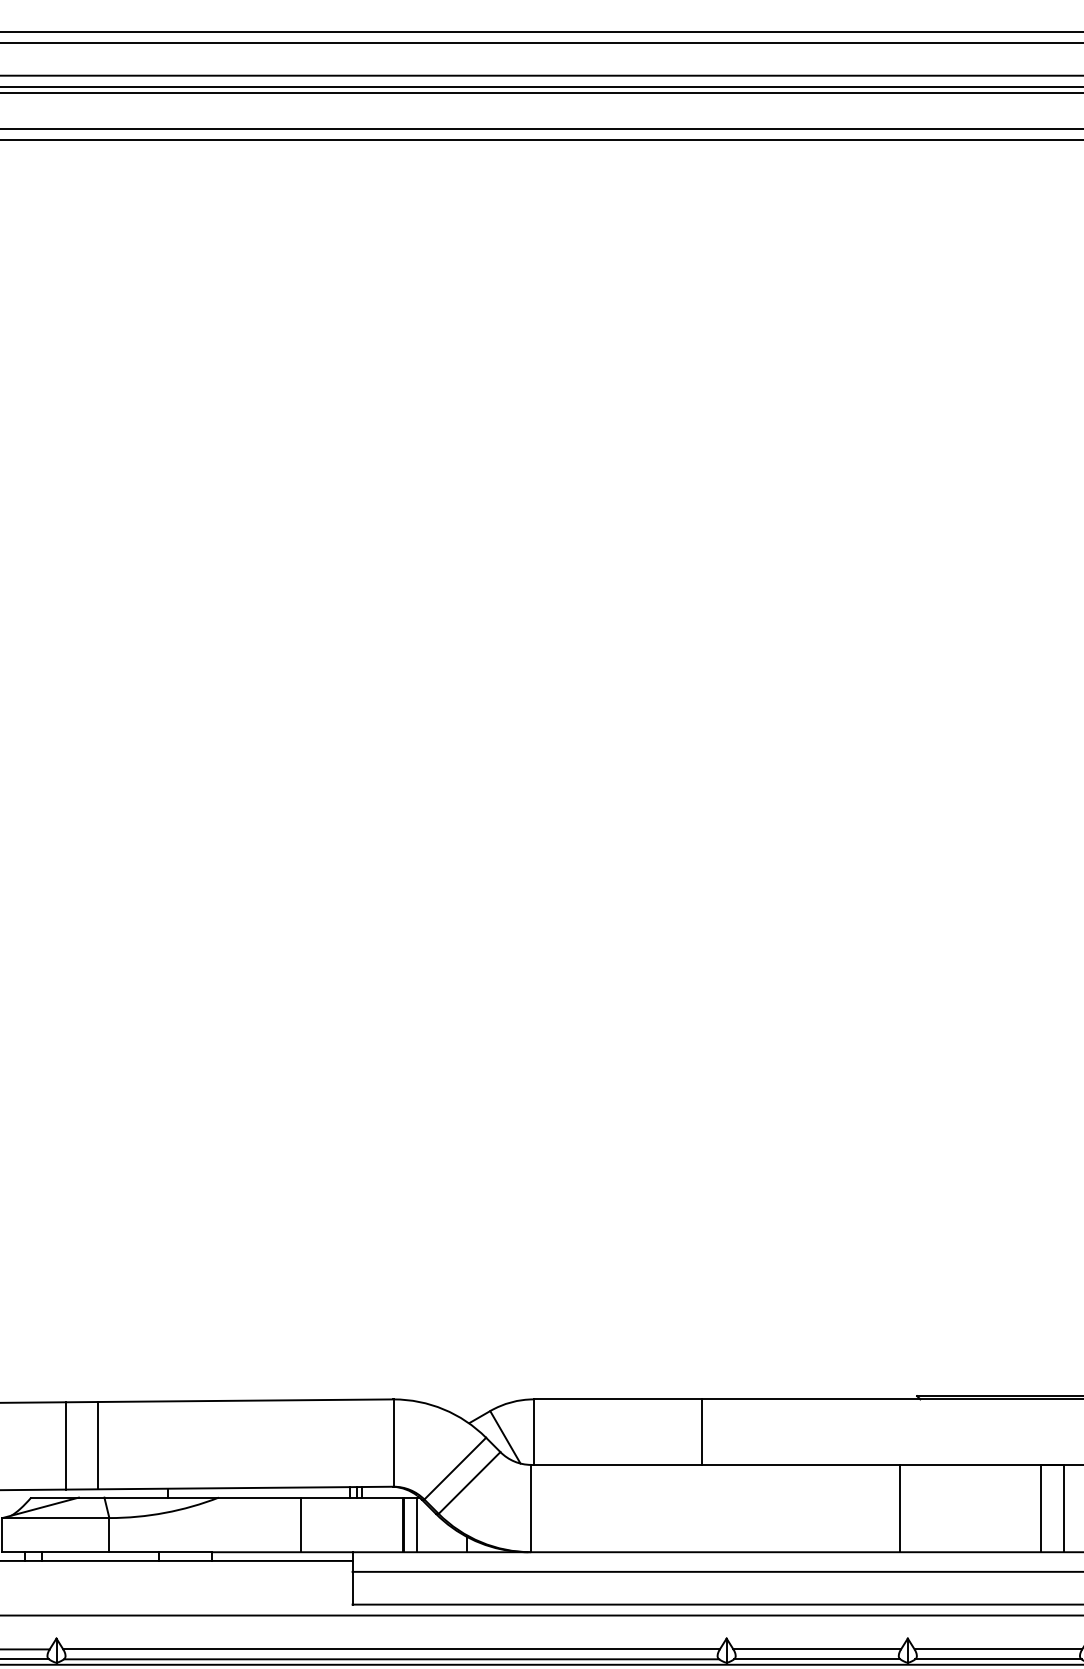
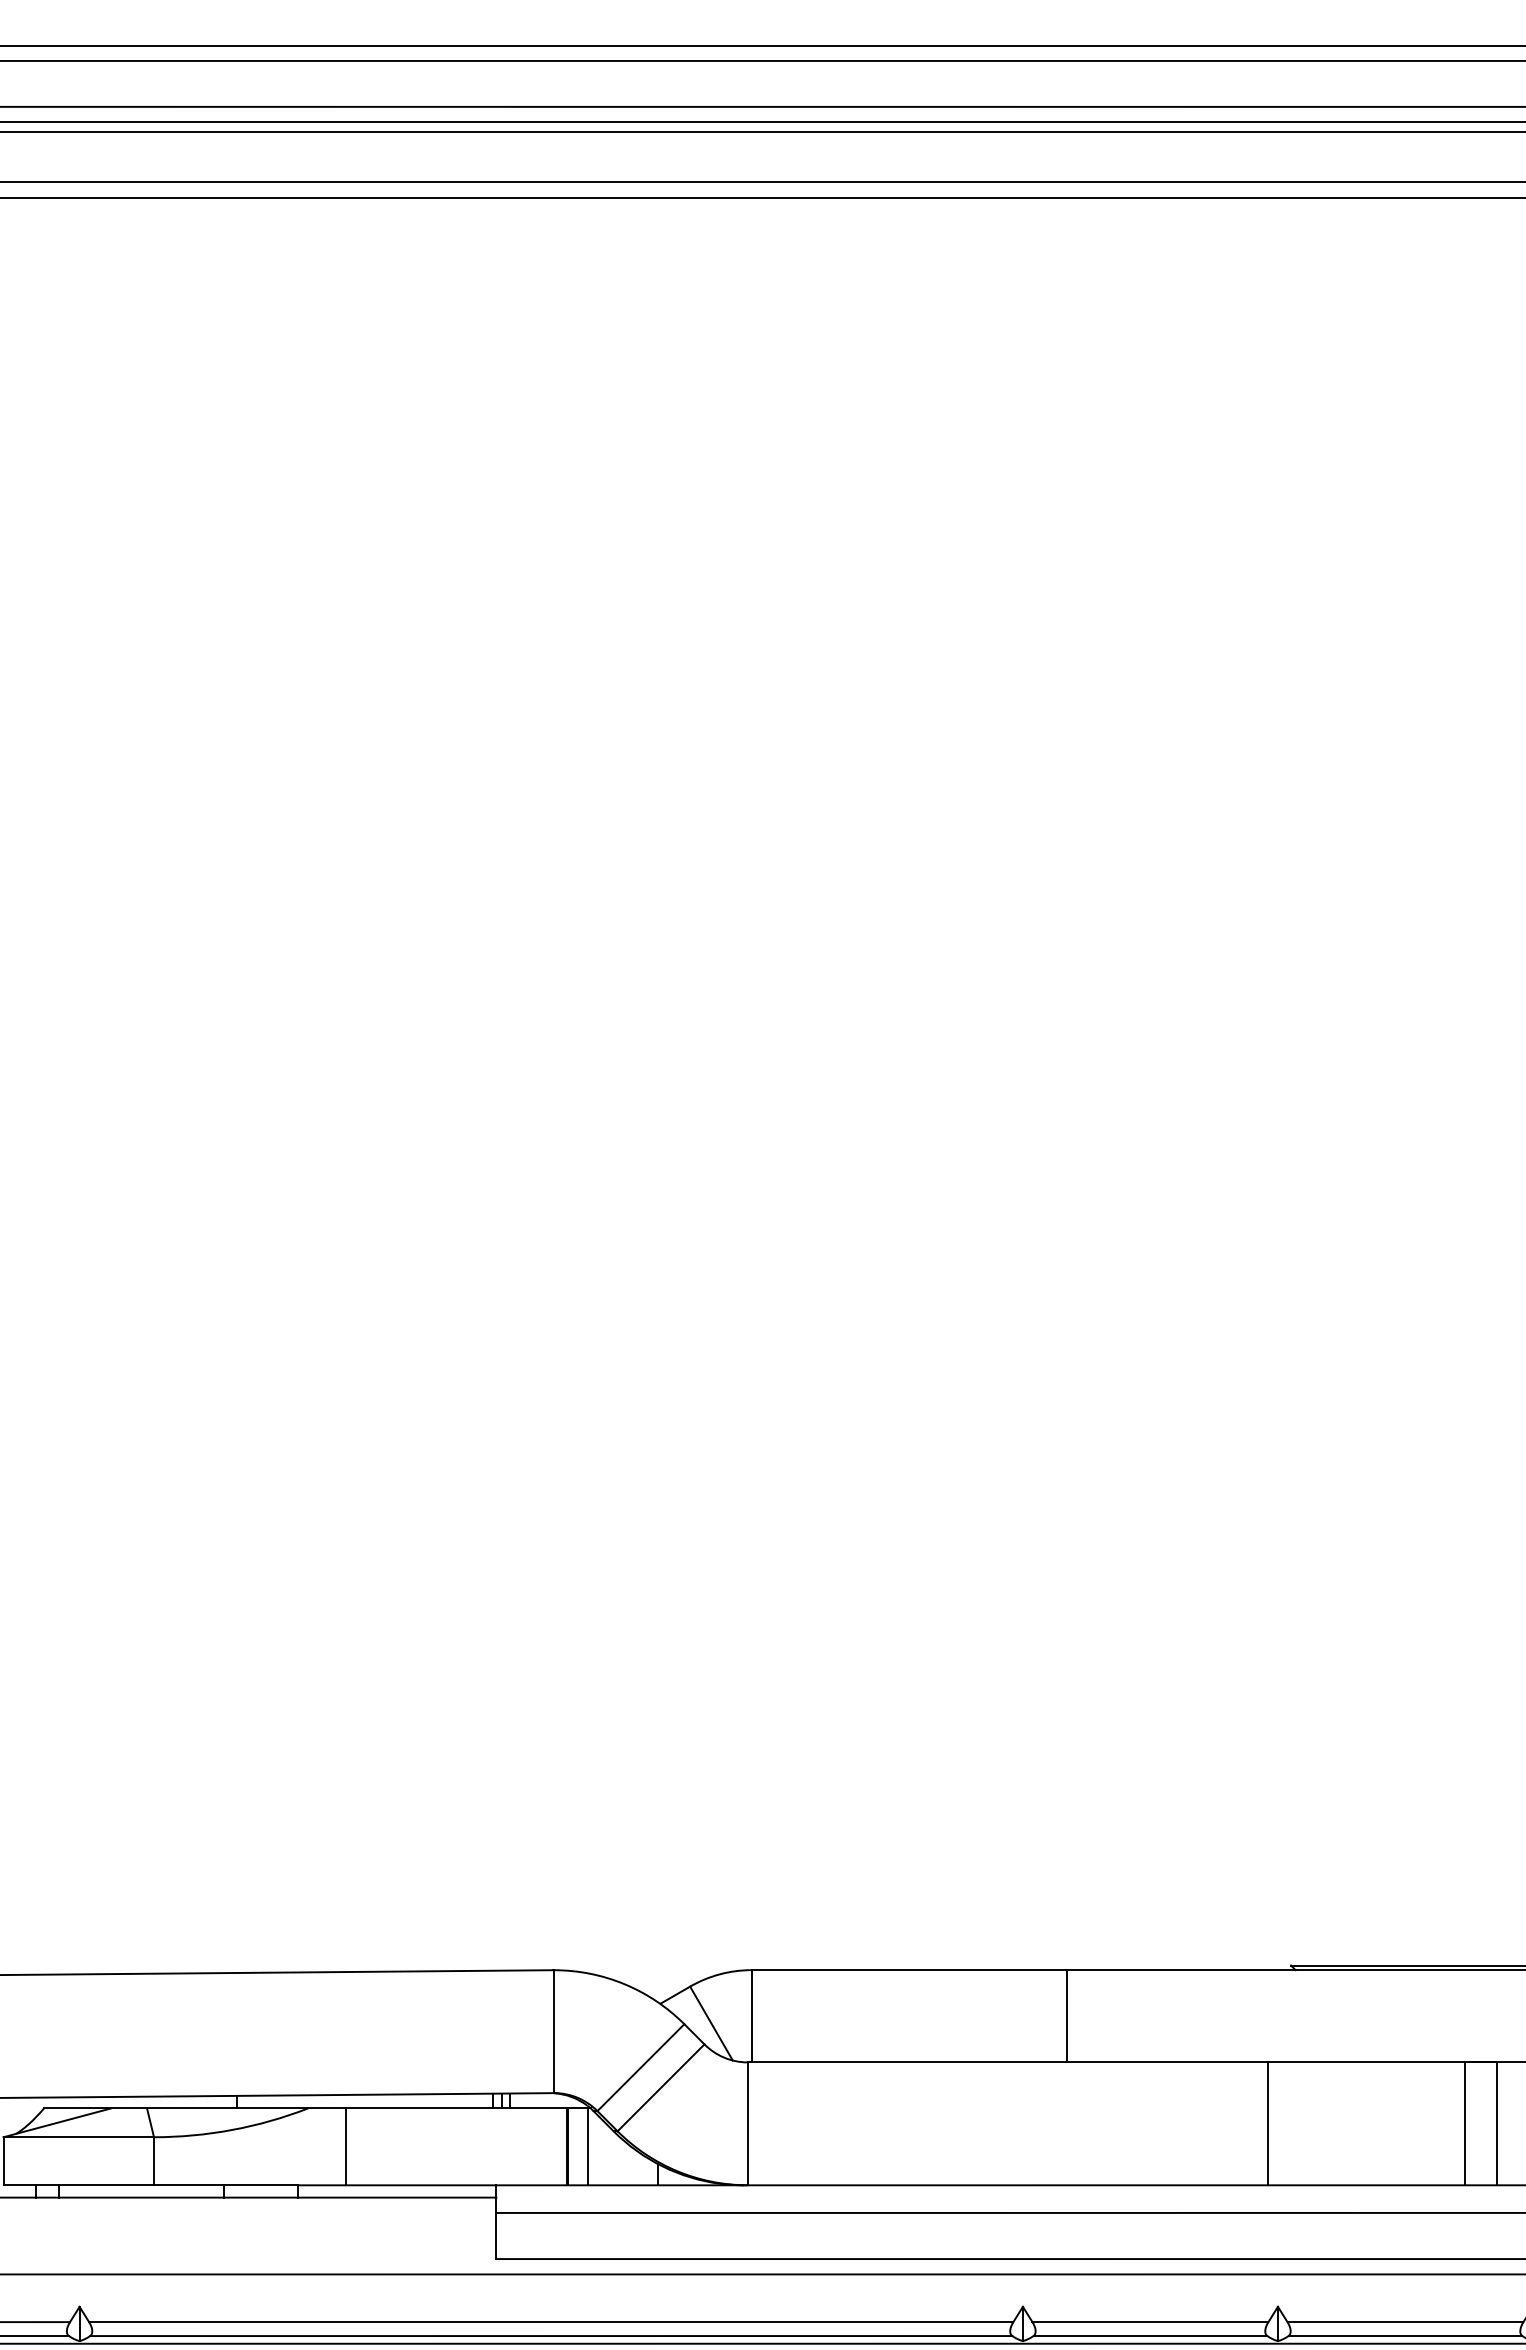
line: (701, 1432) -> (1066, 2016), moved
line: (65, 1445) -> (92, 2035), removed
line: (97, 1445) -> (137, 2034), removed
line: (300, 1524) -> (346, 2146), moved

